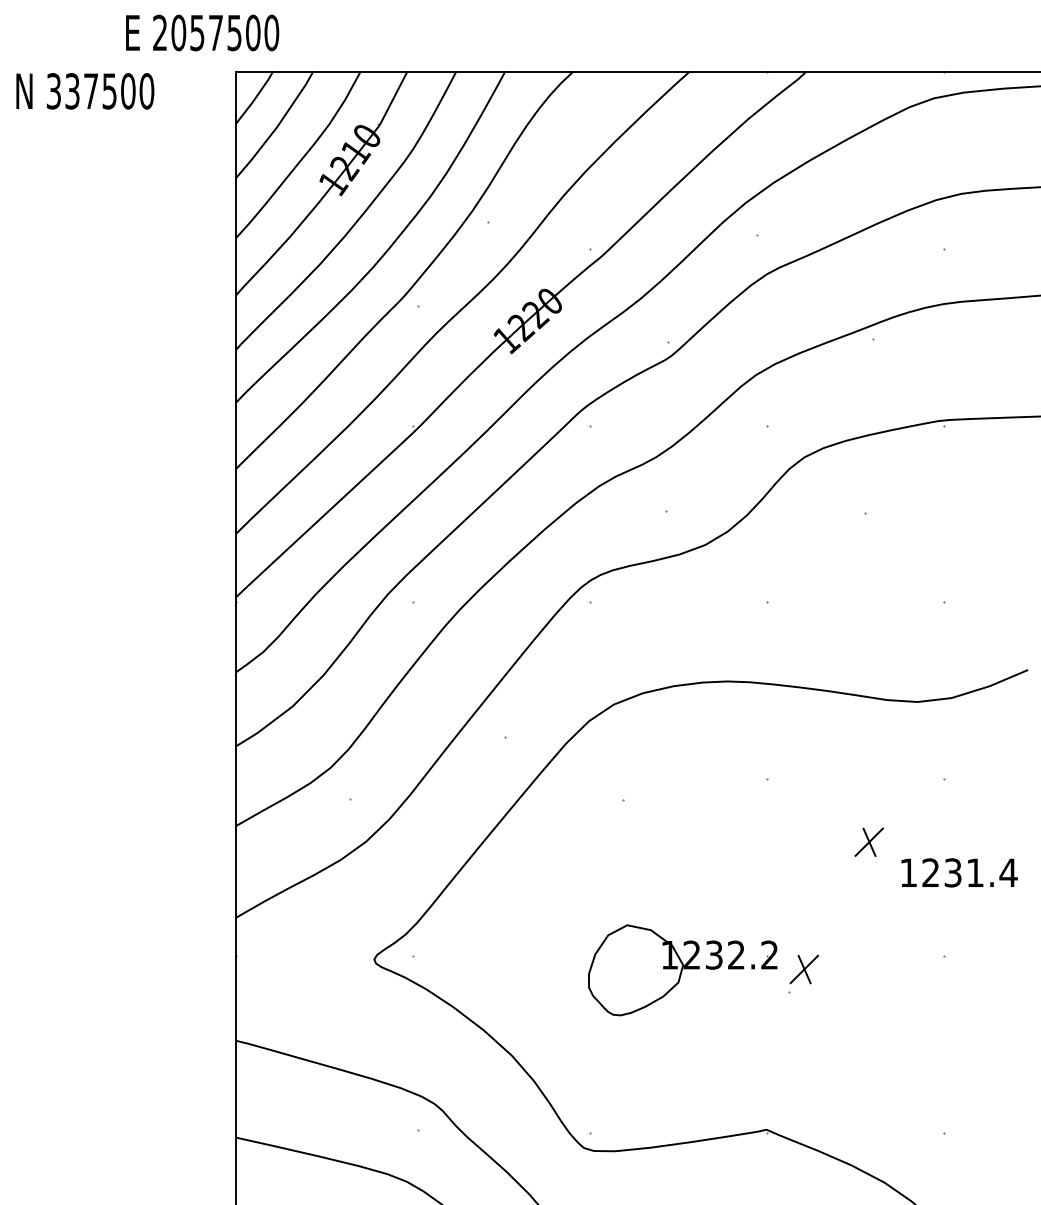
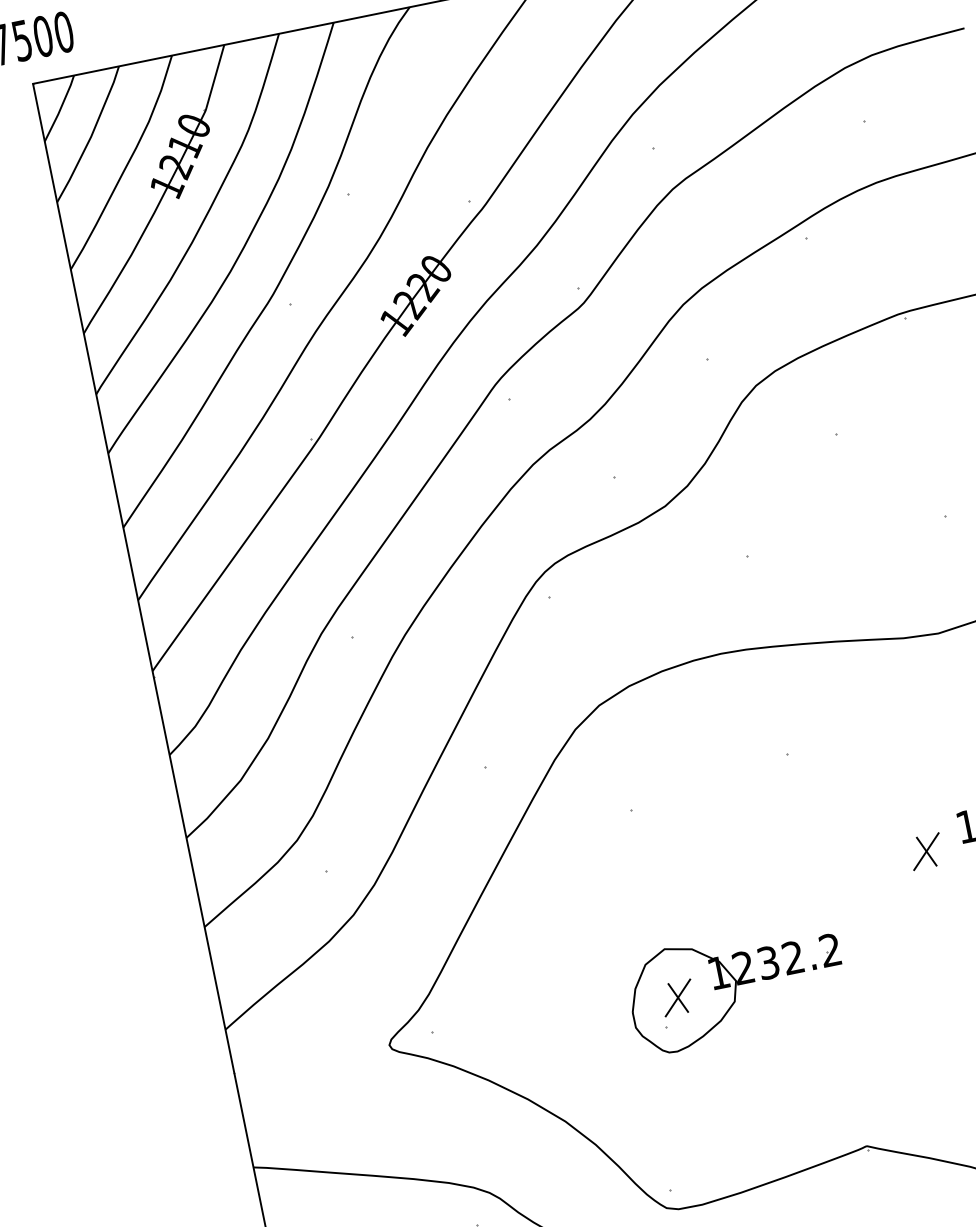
part: (868, 841) -> (925, 850), moved
part: (803, 973) -> (677, 1002), moved

